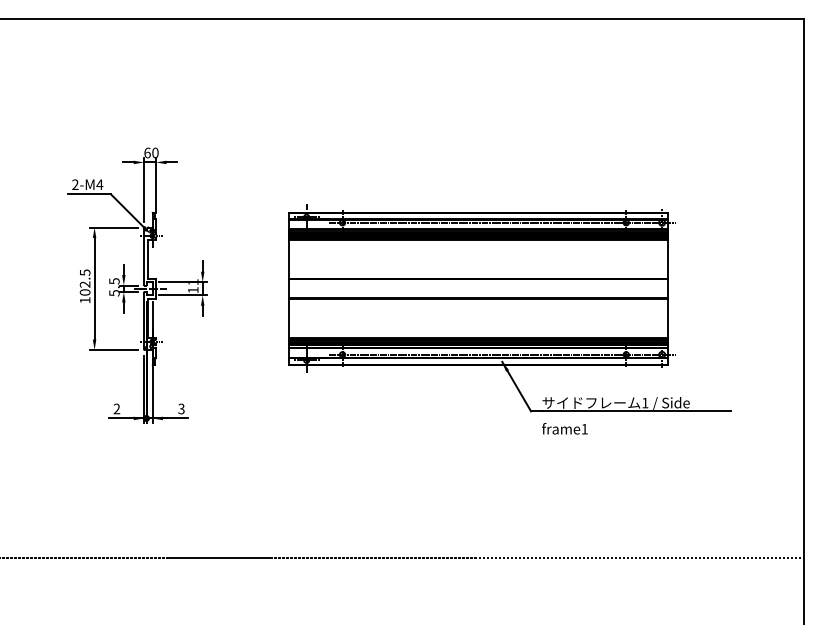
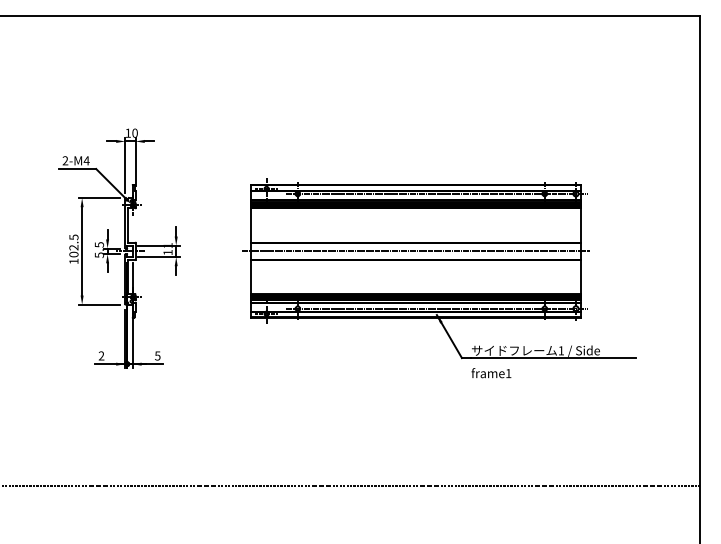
text: (147, 152) -> (128, 132), 60 -> 10
line: (478, 288) -> (416, 251), added
text: (181, 408) -> (157, 355), 3 -> 5

